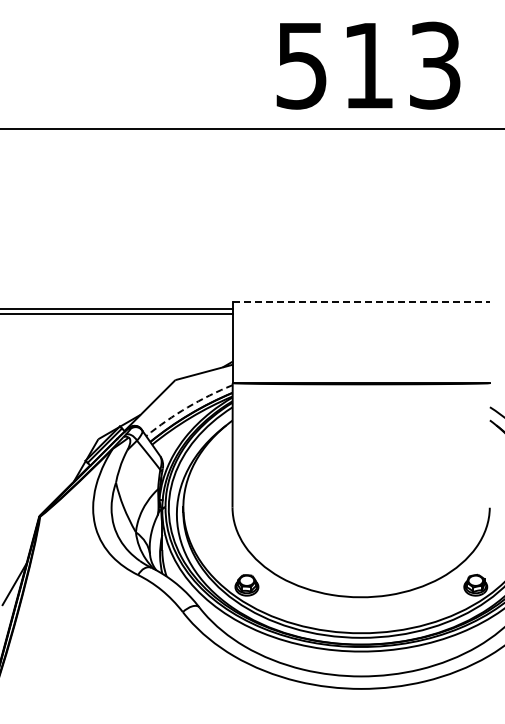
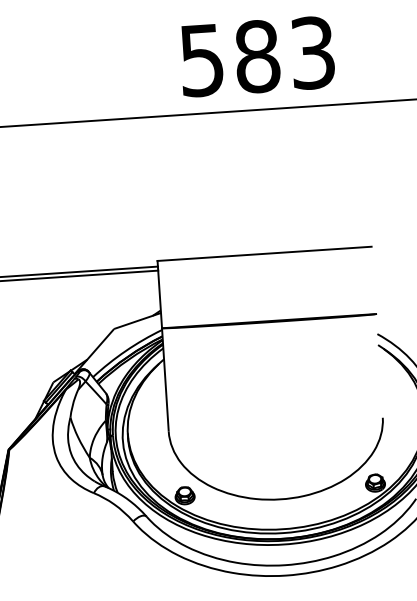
text: (368, 65) -> (257, 56), 513 -> 583
line: (361, 302) -> (264, 254), dashed -> solid
arc: (187, 407) -> (125, 351), dashed -> solid

